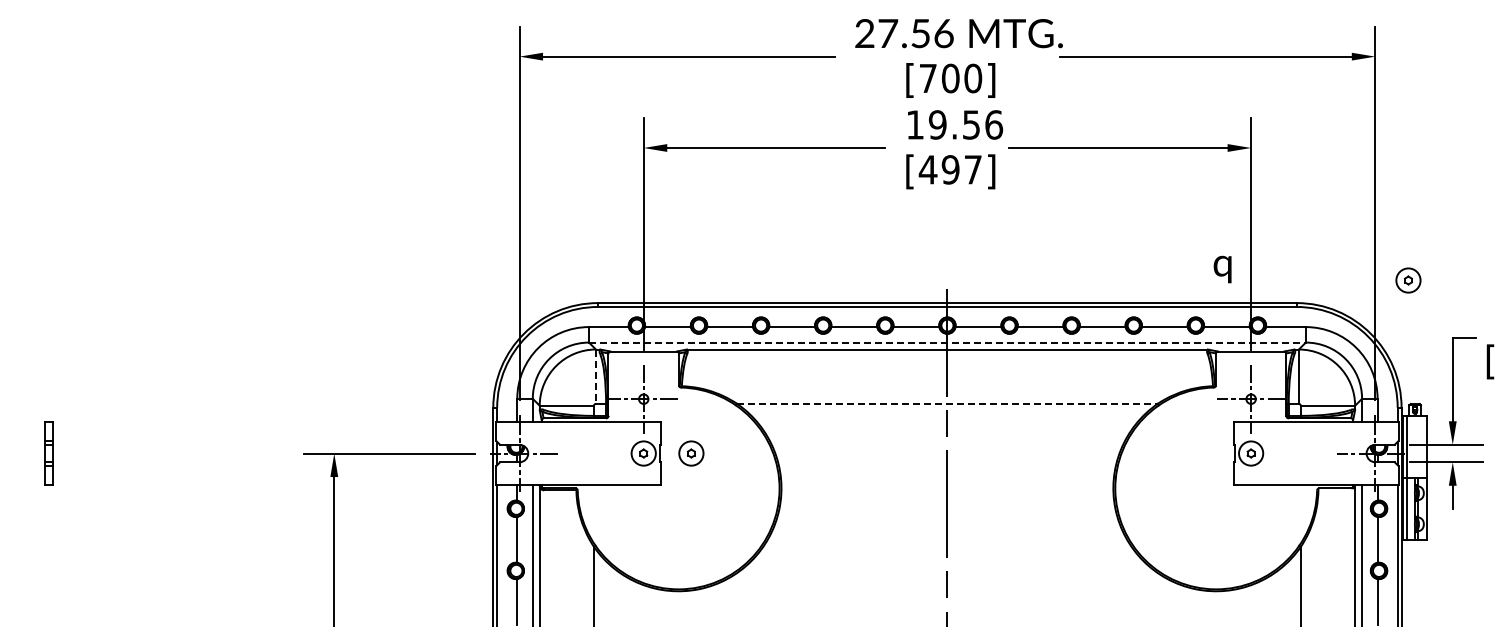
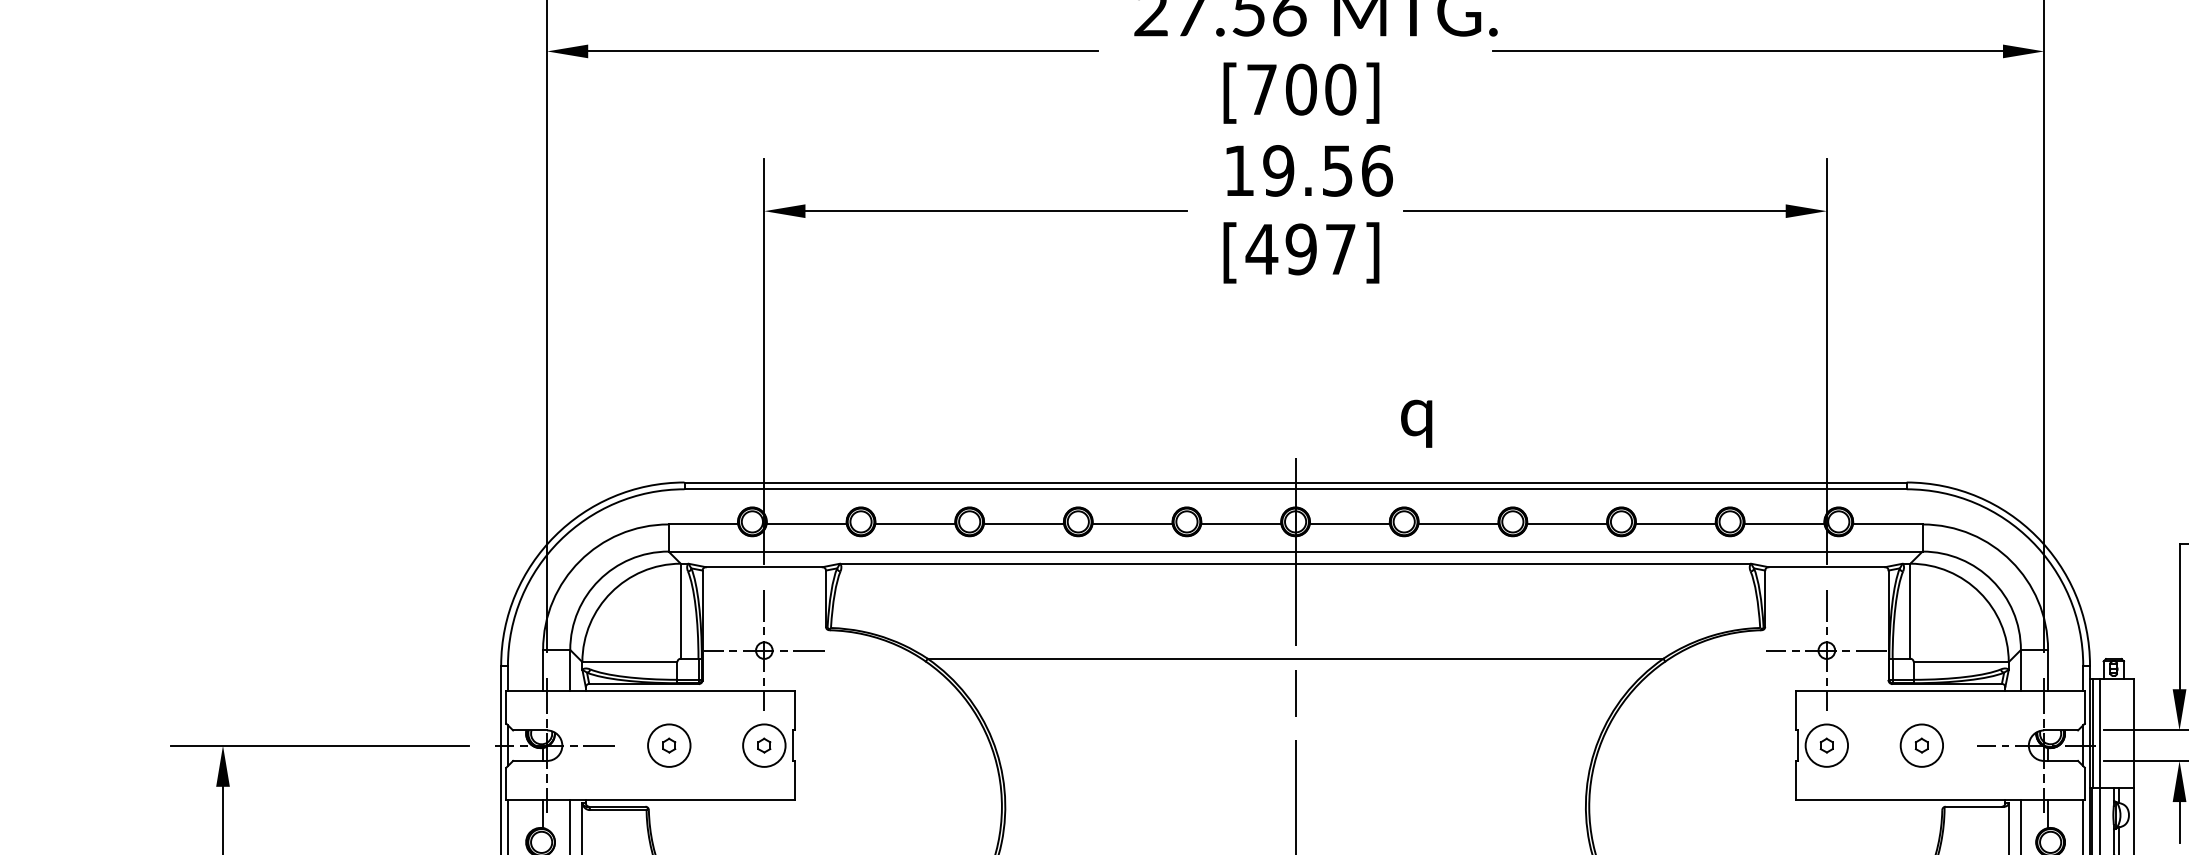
text: (1222, 269) -> (1416, 423), moved
part: (1408, 280) -> (1921, 745), moved
line: (947, 342) -> (1295, 551), dashed -> solid
line: (595, 377) -> (679, 612), dashed -> solid
line: (947, 403) -> (1295, 658), dashed -> solid
part: (691, 453) -> (669, 745), moved

